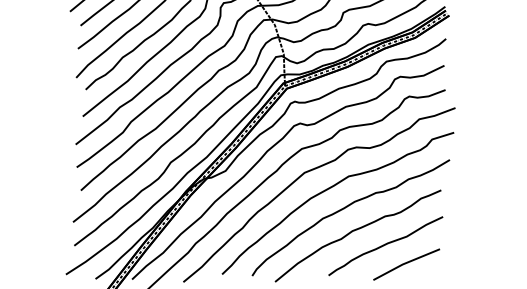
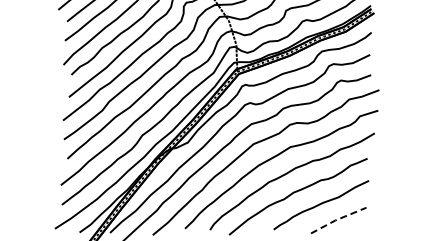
line: (406, 263) -> (338, 219), solid -> dashed

